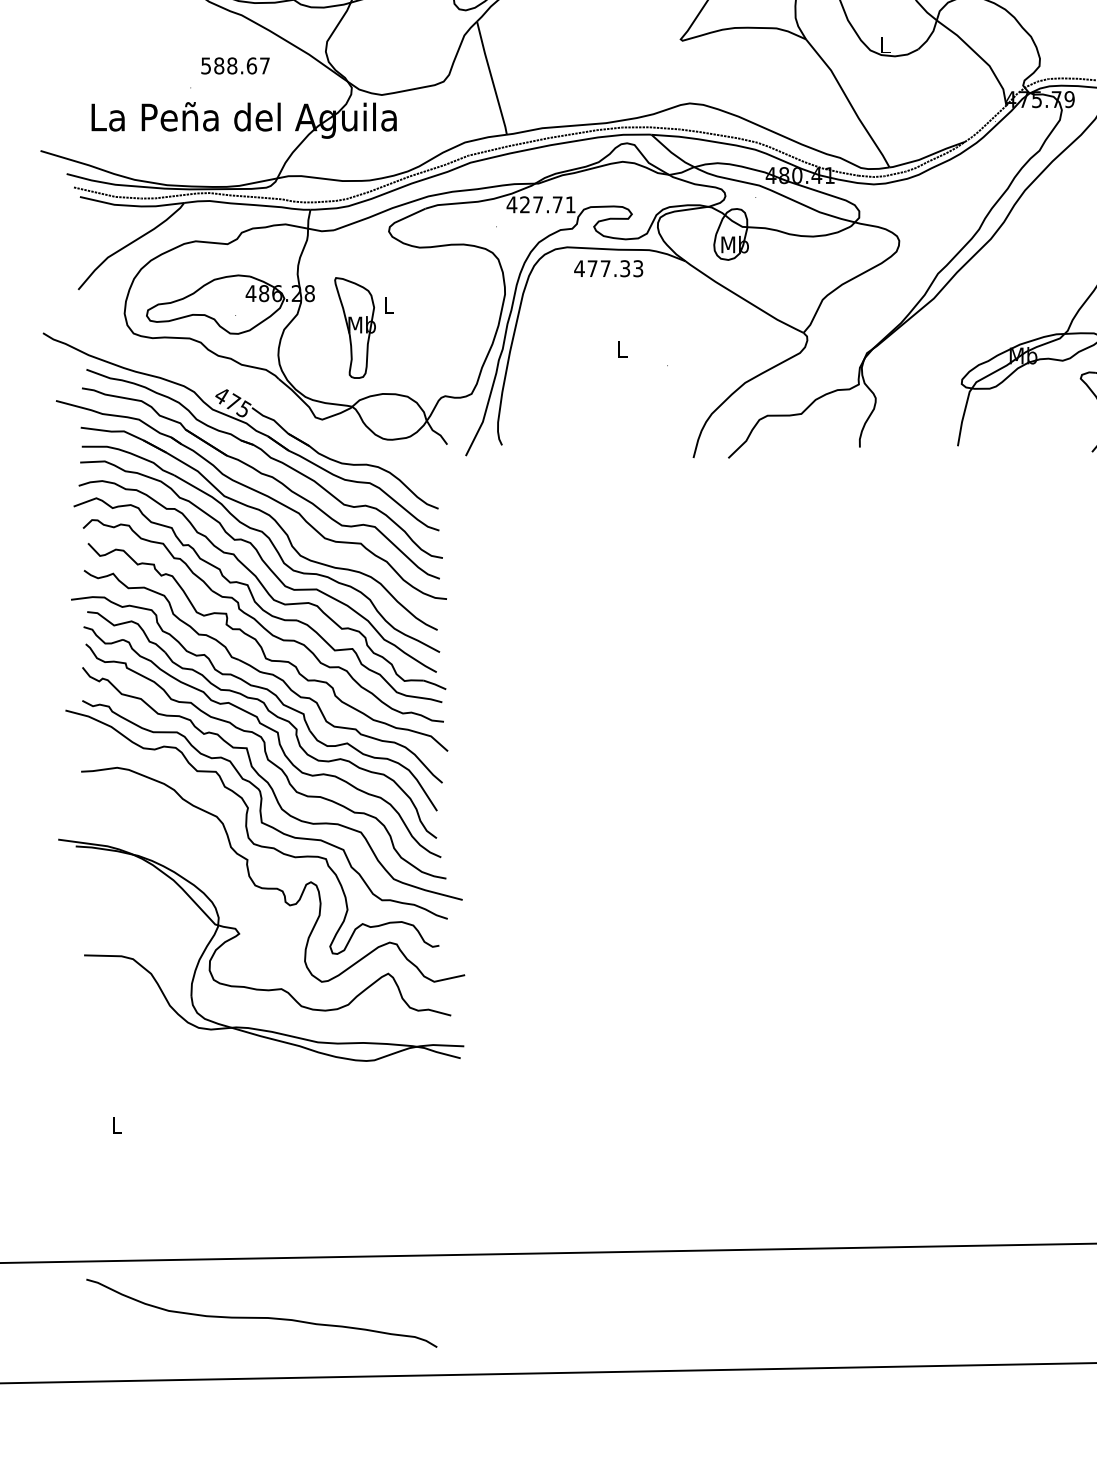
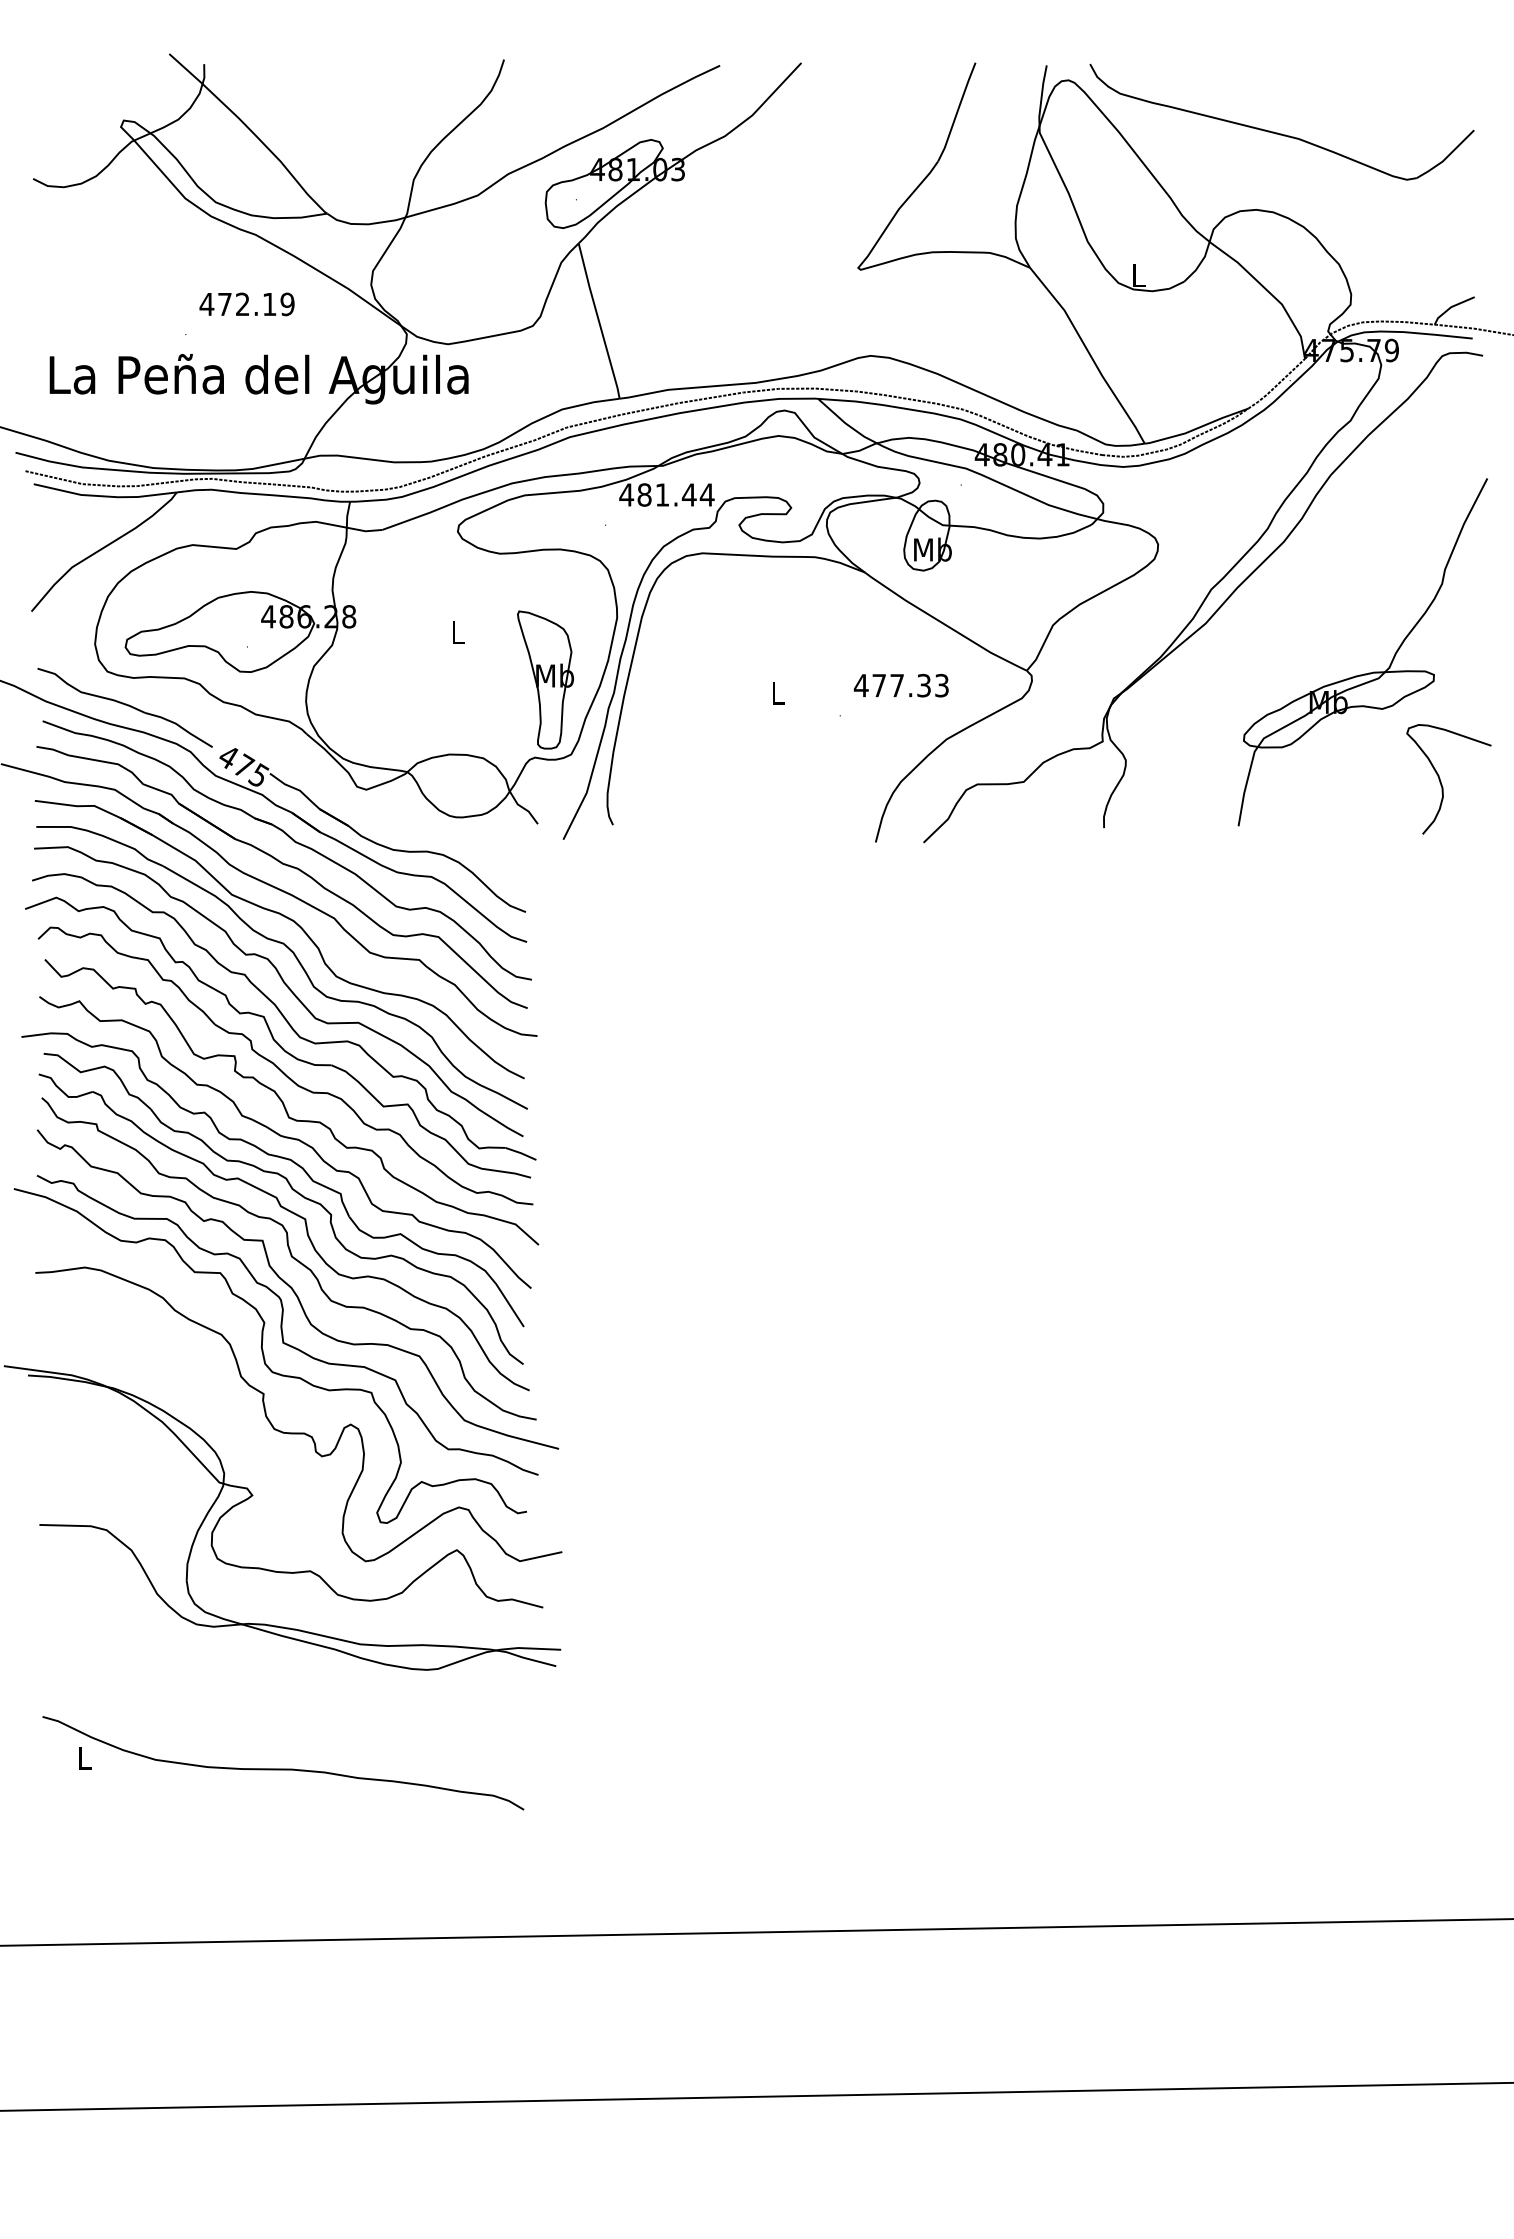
text: (234, 66) -> (246, 304), 588.67 -> 472.19
text: (547, 204) -> (675, 494), 427.71 -> 481.44
text: (608, 268) -> (900, 685), moved
part: (355, 327) -> (545, 679), moved
part: (146, 359) -> (124, 707), added
curve: (261, 1317) -> (283, 1768), moved

